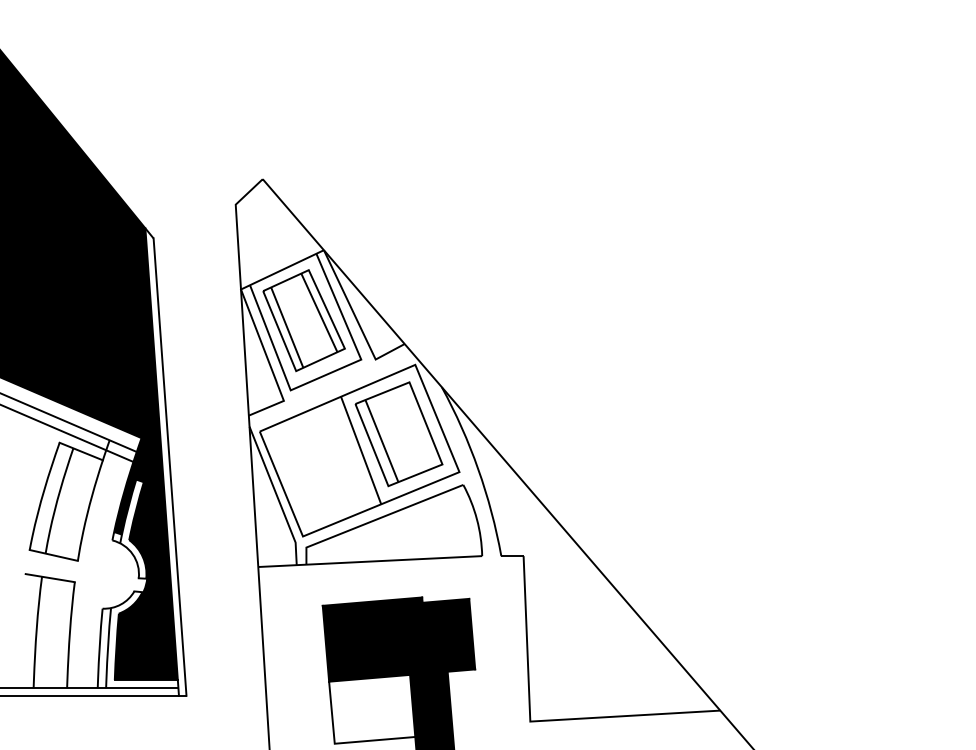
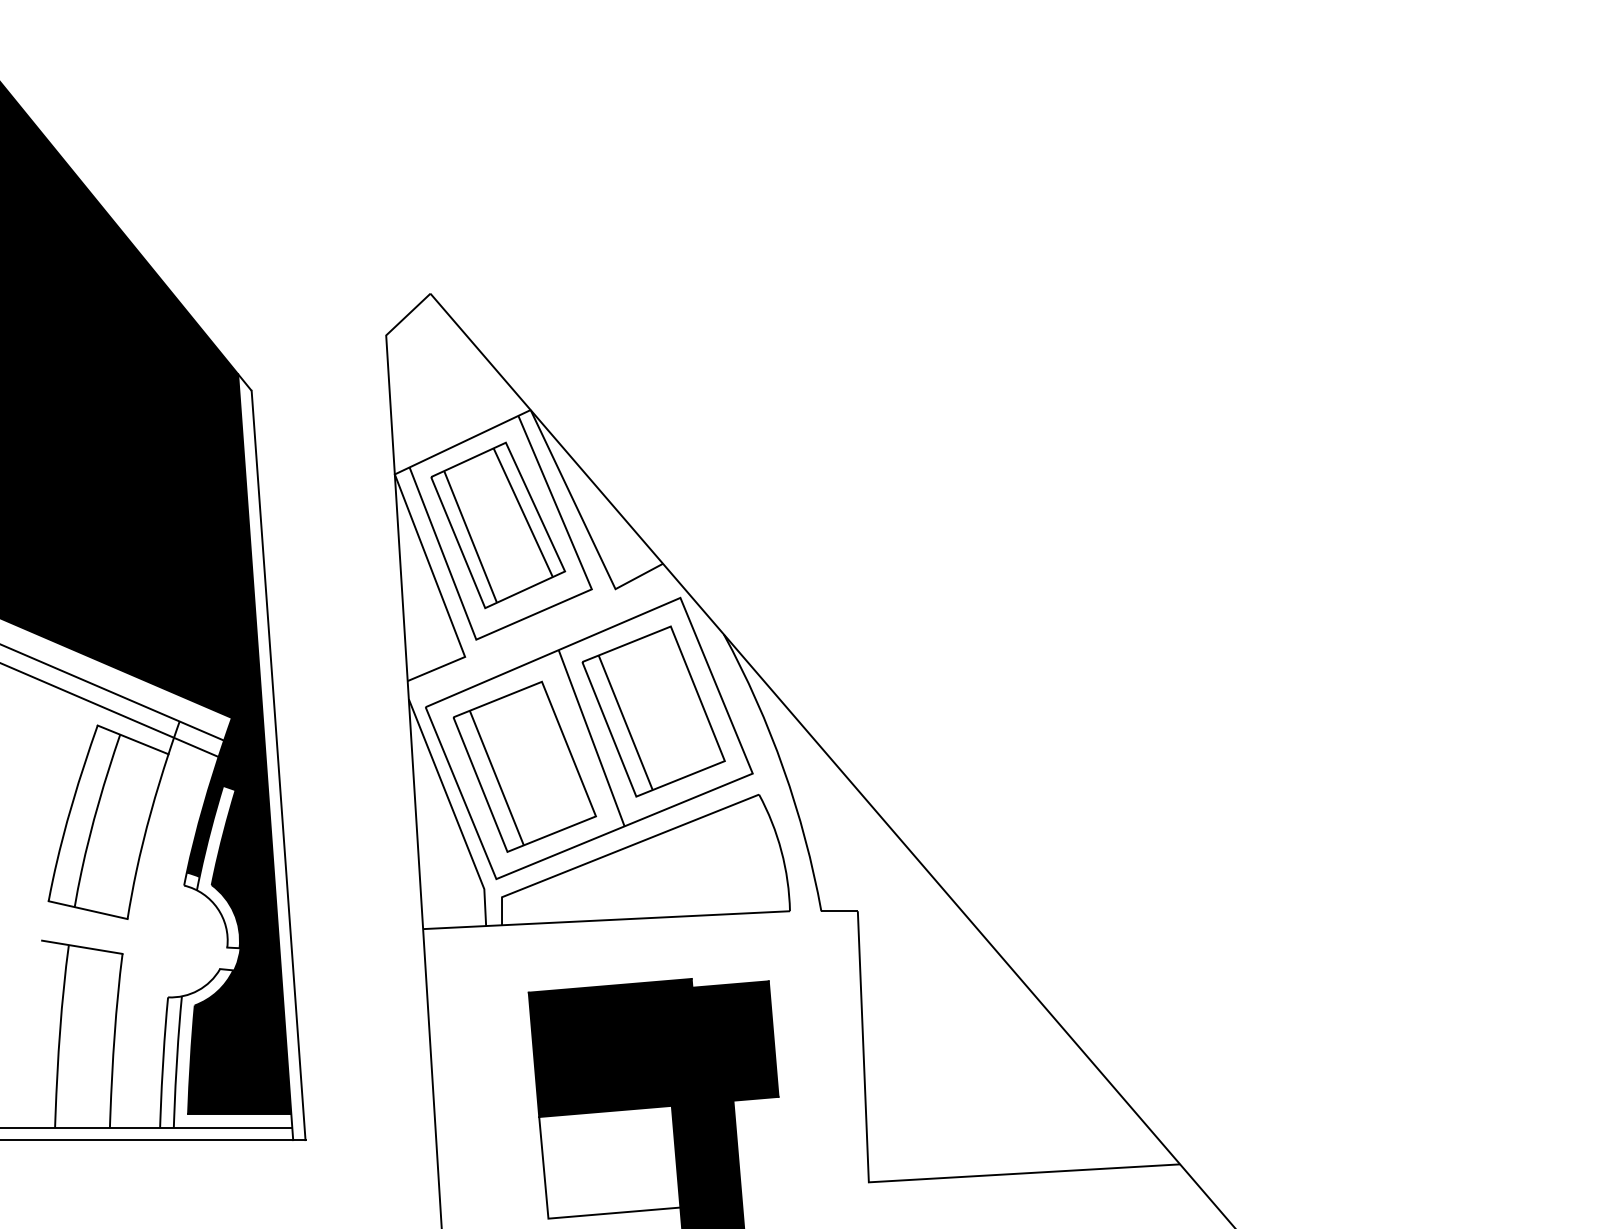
part: (320, 467) -> (525, 766), added

